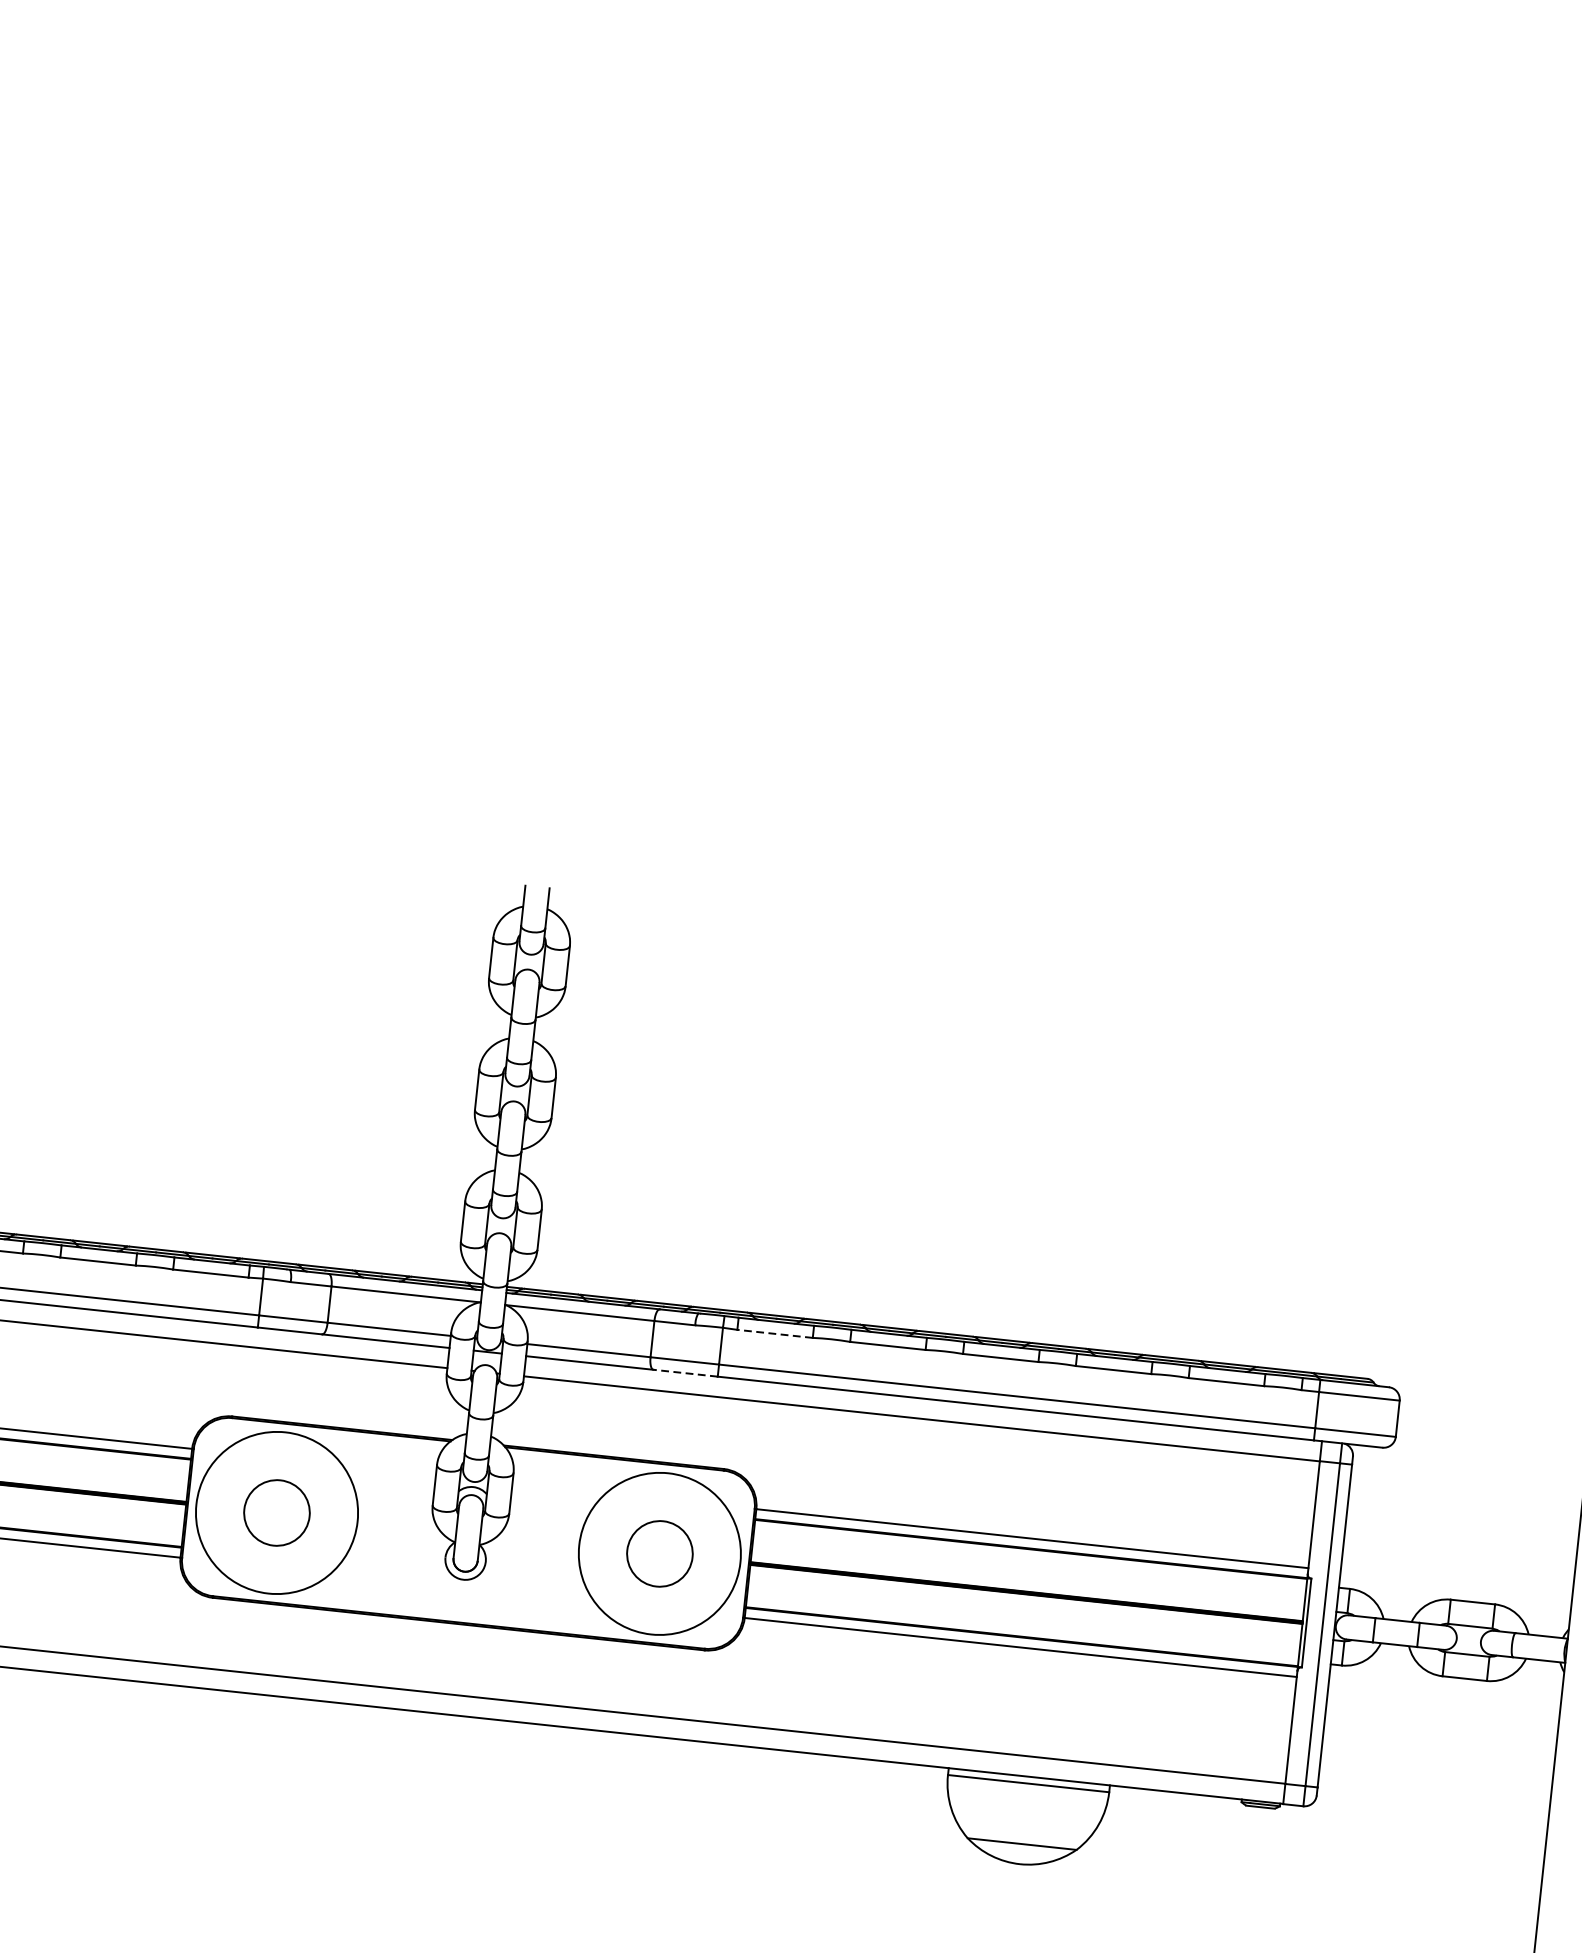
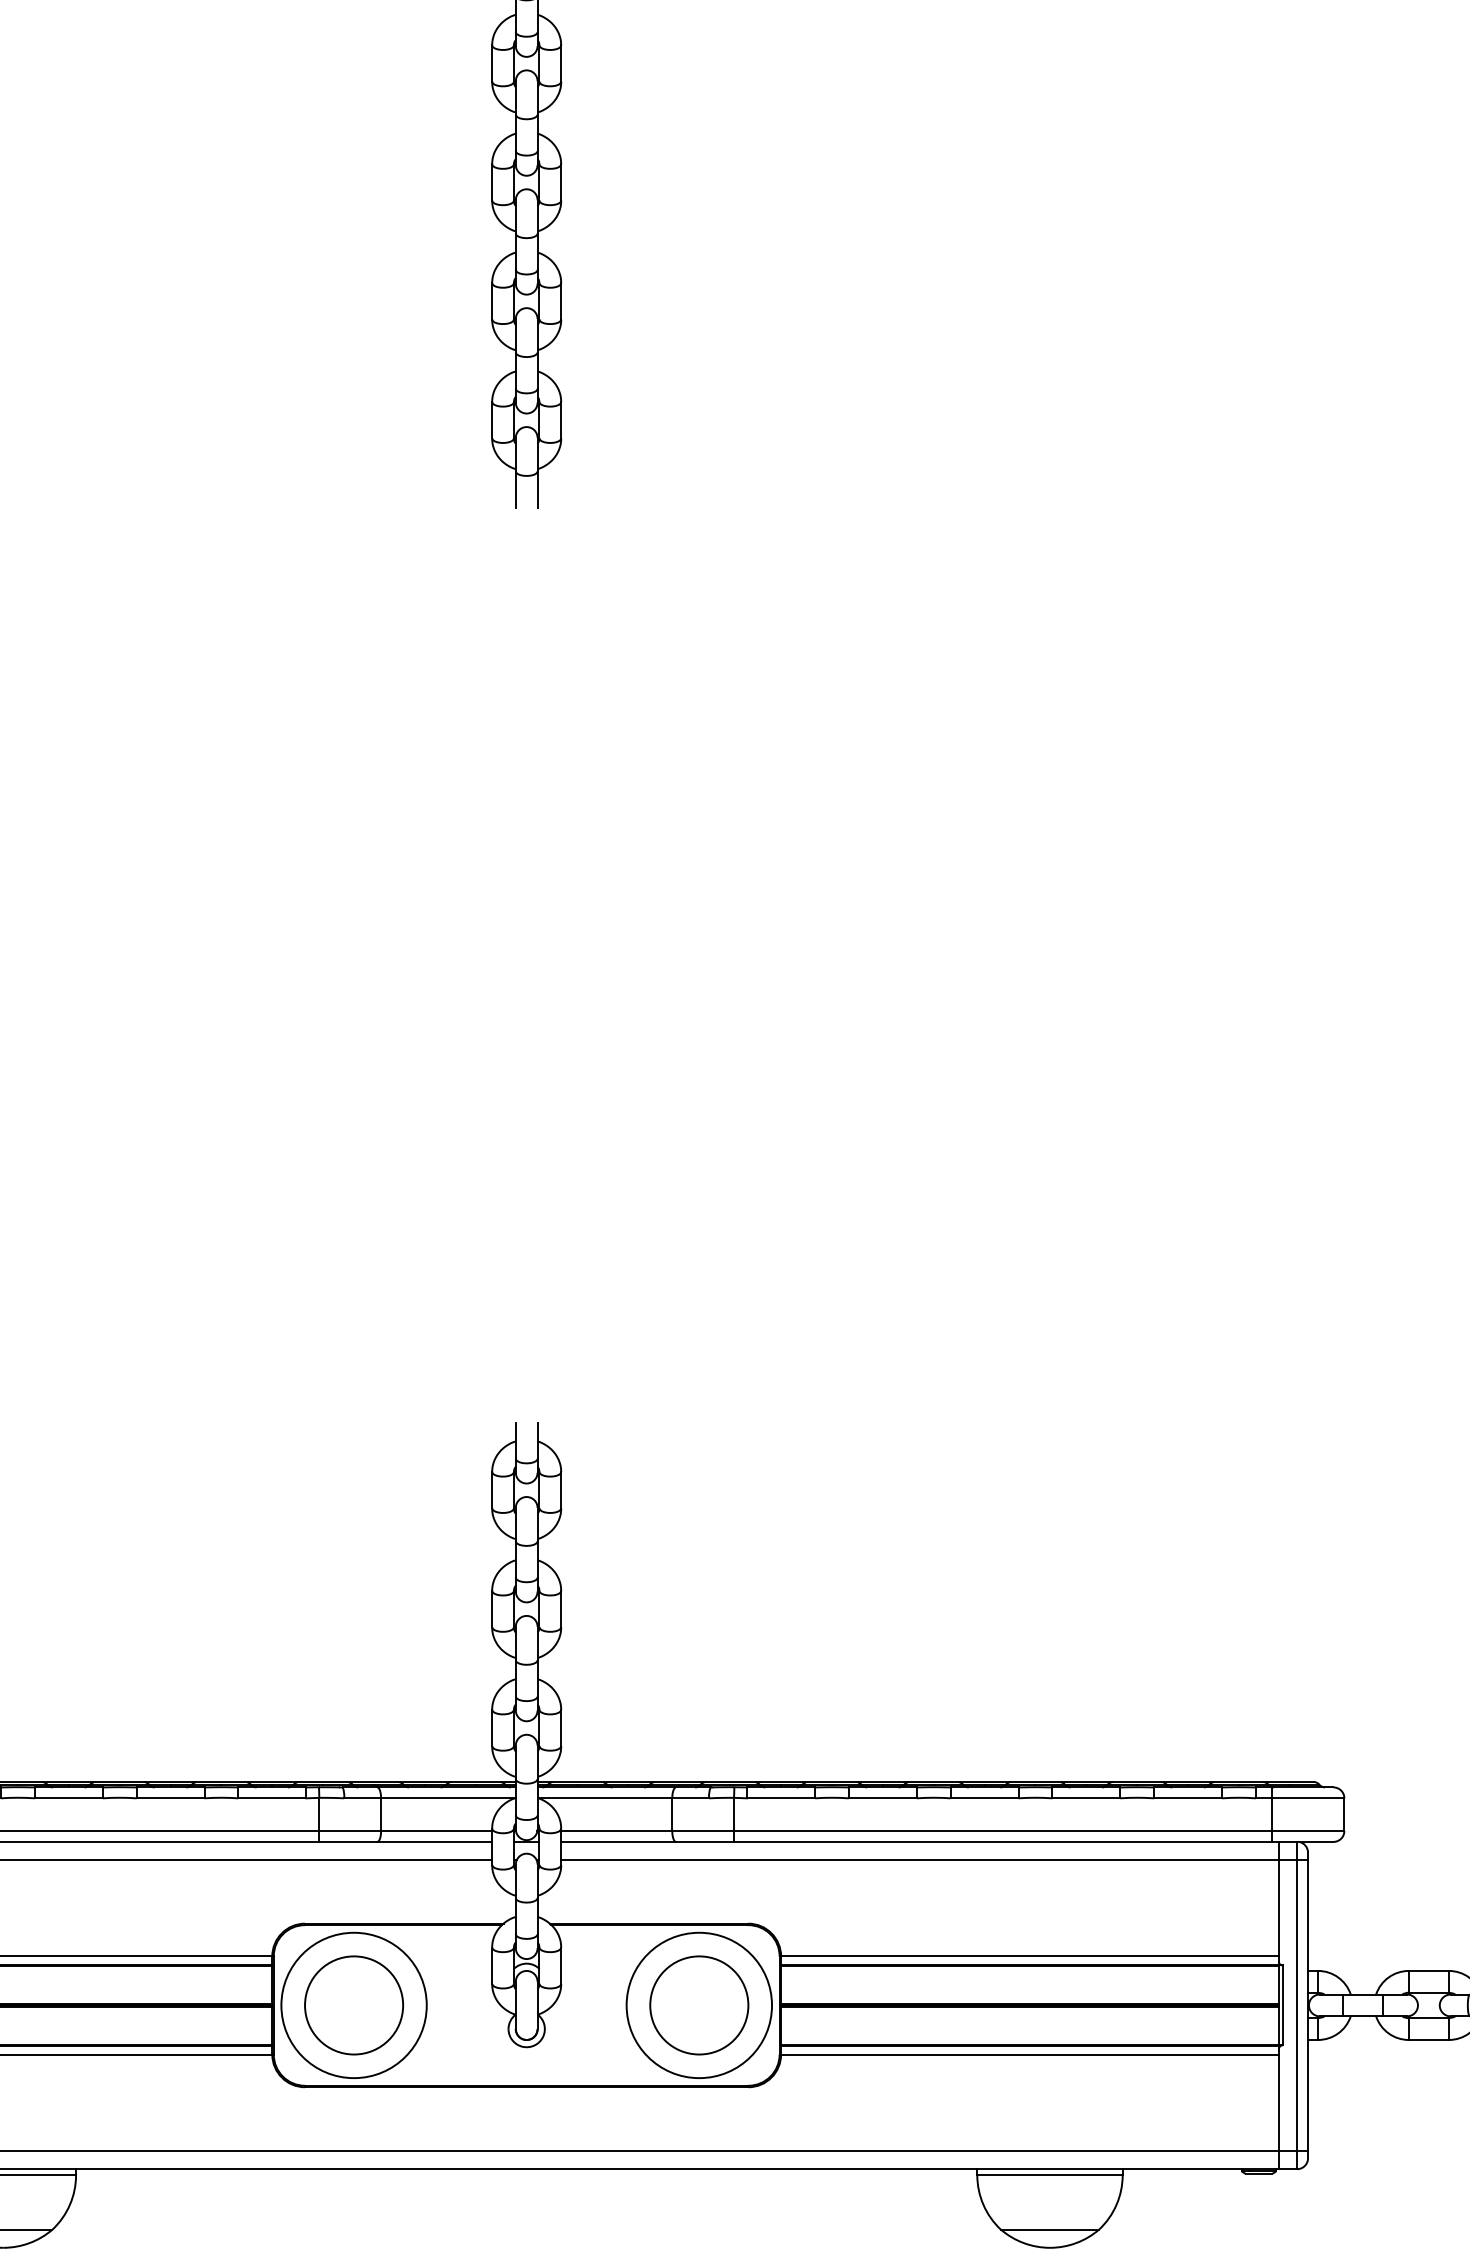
line: (774, 1334) -> (780, 1798), dashed -> solid
line: (685, 1372) -> (704, 1841), dashed -> solid
circle: (276, 1512) -> (353, 2005), size x1.67
circle: (660, 1553) -> (699, 2005), size x1.67

